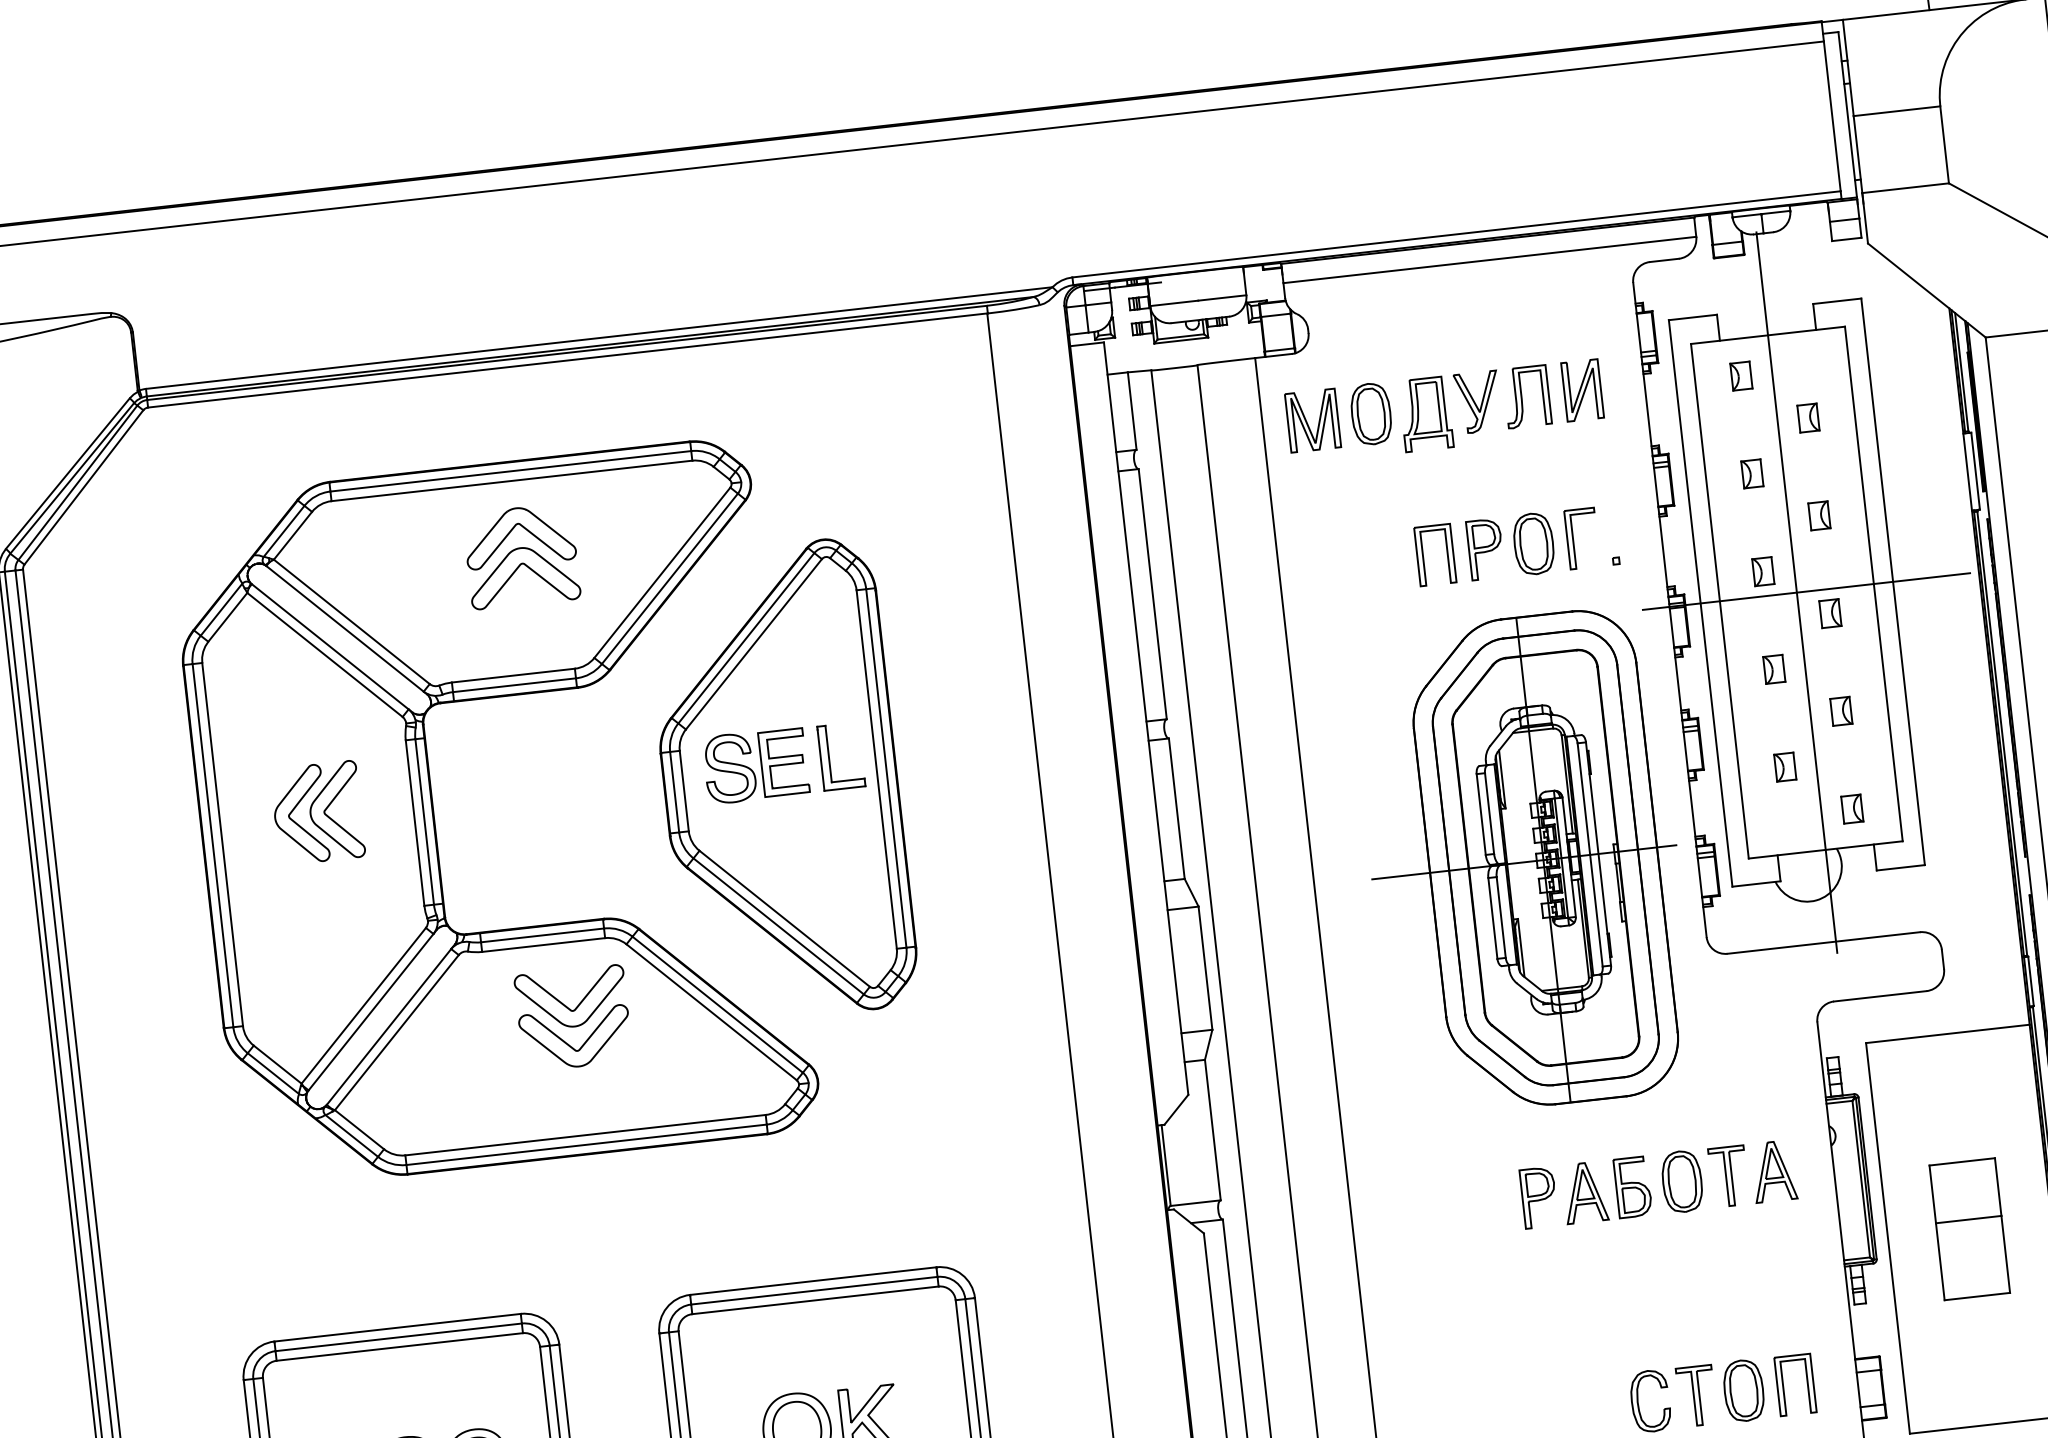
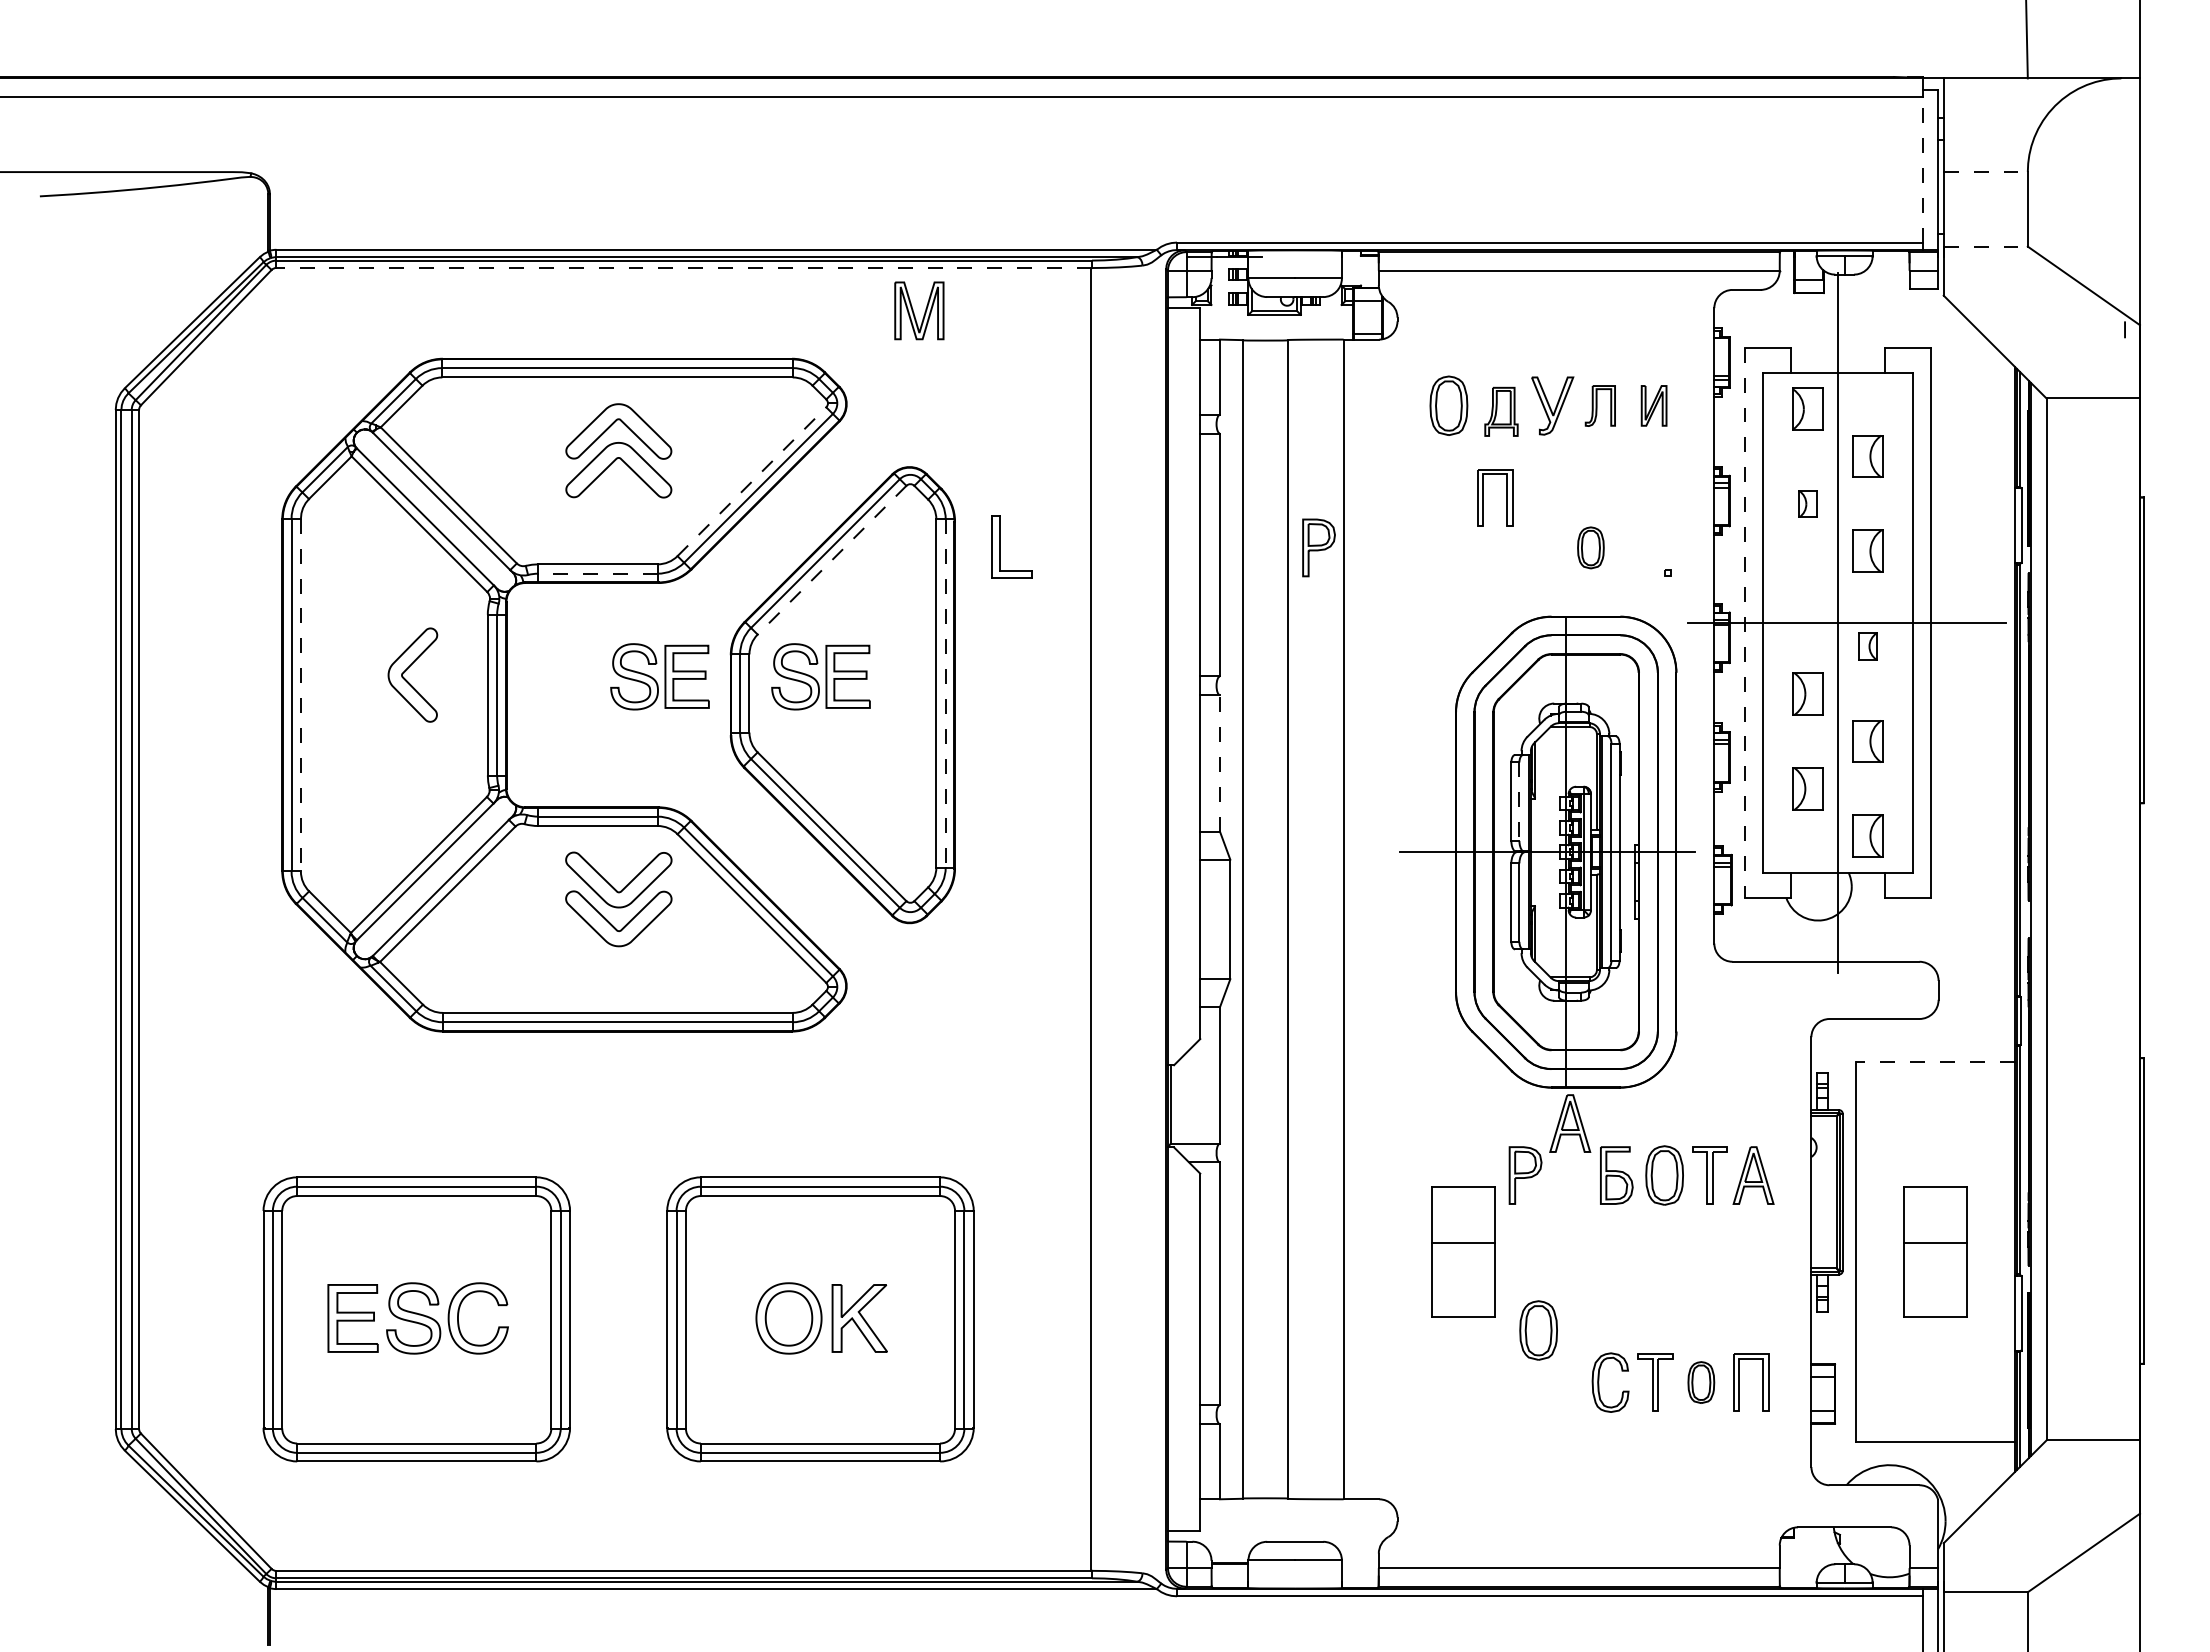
line: (1897, 110) -> (1986, 171), solid -> dashed
line: (1832, 115) -> (1923, 169), solid -> dashed
line: (1906, 187) -> (1986, 246), solid -> dashed
line: (568, 359) -> (684, 267), solid -> dashed
part: (1740, 375) -> (1807, 408), size x1.6
part: (1581, 390) -> (1653, 405), size x0.7
part: (1527, 396) -> (1600, 405), size x0.7
part: (1426, 413) -> (1501, 411), size x0.7
part: (1808, 417) -> (1867, 456), size x1.6
part: (1313, 420) -> (919, 310), moved
part: (1819, 515) -> (1867, 551), size x1.6
part: (1573, 539) -> (1629, 547), removed
part: (1533, 543) -> (1590, 547), size x0.7
part: (1484, 549) -> (1318, 547), moved
part: (1446, 553) -> (1506, 497), moved
part: (1762, 571) -> (1807, 598), removed
line: (662, 572) -> (752, 481), solid -> dashed
line: (1700, 604) -> (1744, 623), solid -> dashed
line: (753, 644) -> (831, 560), solid -> dashed
part: (1773, 668) -> (1807, 693), size x1.6
line: (514, 684) -> (598, 573), solid -> dashed
part: (1841, 711) -> (1867, 741), size x1.6
part: (829, 757) -> (1000, 546), moved
part: (1784, 766) -> (1807, 788), size x1.6
line: (886, 769) -> (945, 694), solid -> dashed
part: (589, 783) -> (659, 676), added
line: (1176, 807) -> (1219, 762), solid -> dashed
part: (294, 809) -> (373, 669), removed
part: (1851, 809) -> (1867, 836), size x1.6
line: (1489, 814) -> (1519, 802), solid -> dashed
line: (222, 845) -> (300, 695), solid -> dashed
line: (1947, 1034) -> (1934, 1062), solid -> dashed
part: (1585, 1192) -> (1570, 1123), moved
part: (1483, 1283) -> (1463, 1251), added
part: (1570, 1355) -> (1538, 1330), added
part: (1744, 1390) -> (1701, 1382), size x0.7

